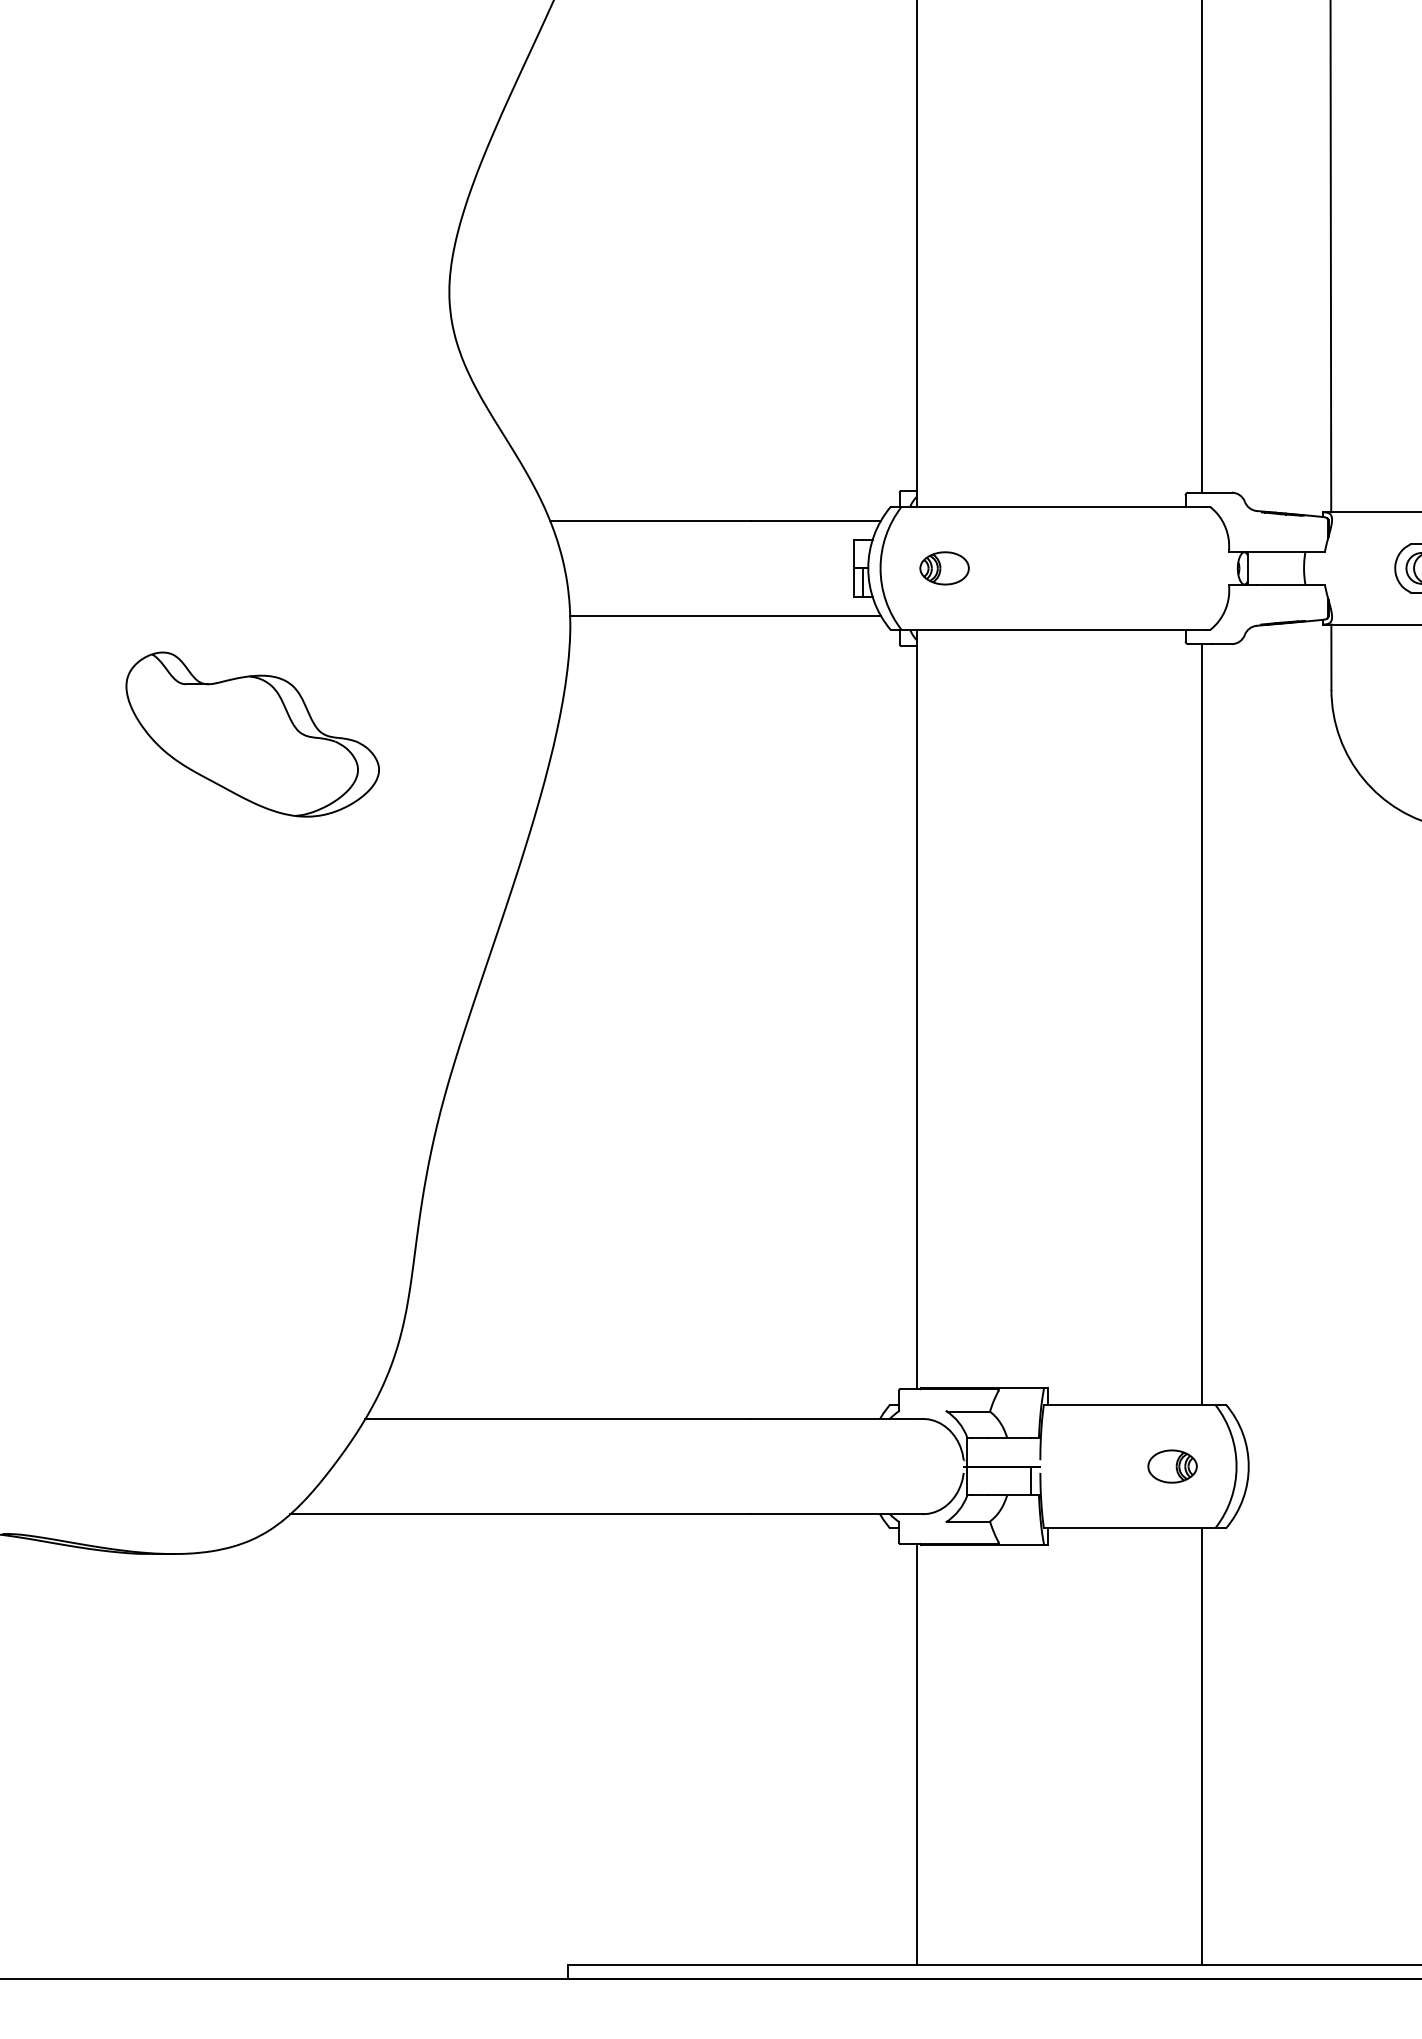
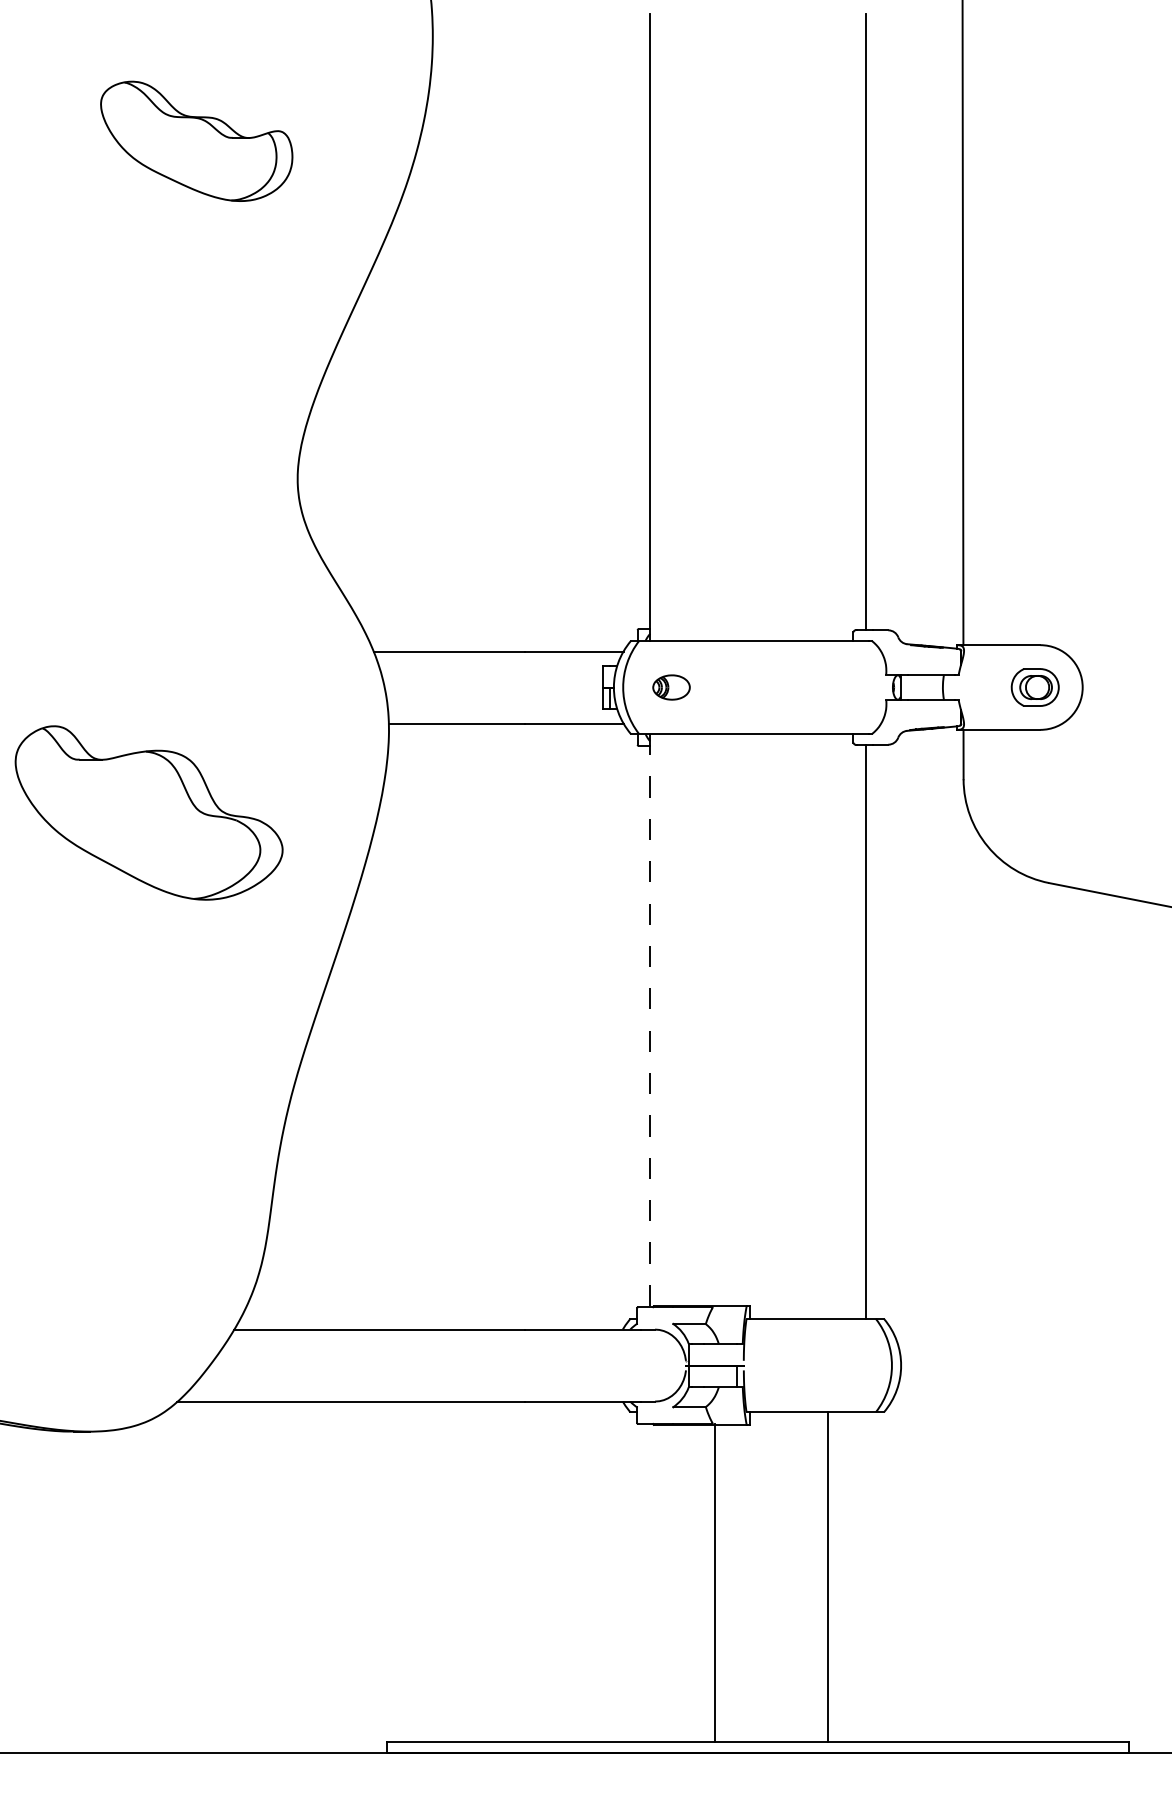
part: (253, 733) -> (149, 812), size x1.4
line: (916, 1009) -> (650, 1020), solid -> dashed
part: (1172, 1466) -> (843, 1365), removed
line: (1201, 1747) -> (827, 1577), moved
line: (916, 1755) -> (715, 1583), moved

